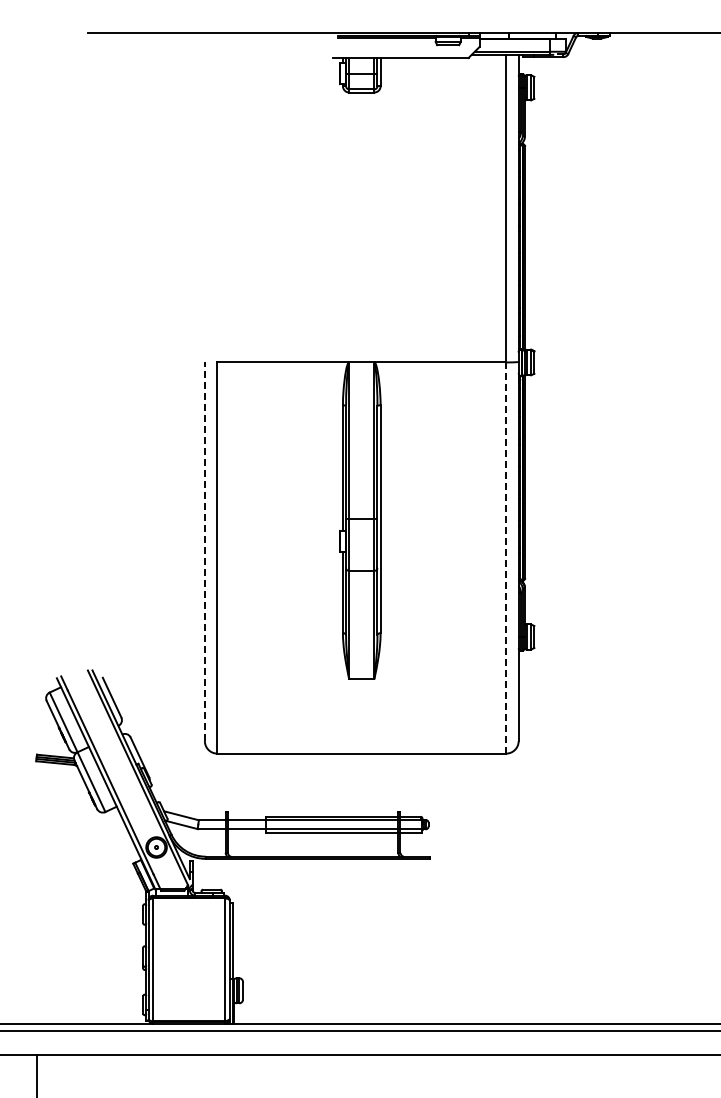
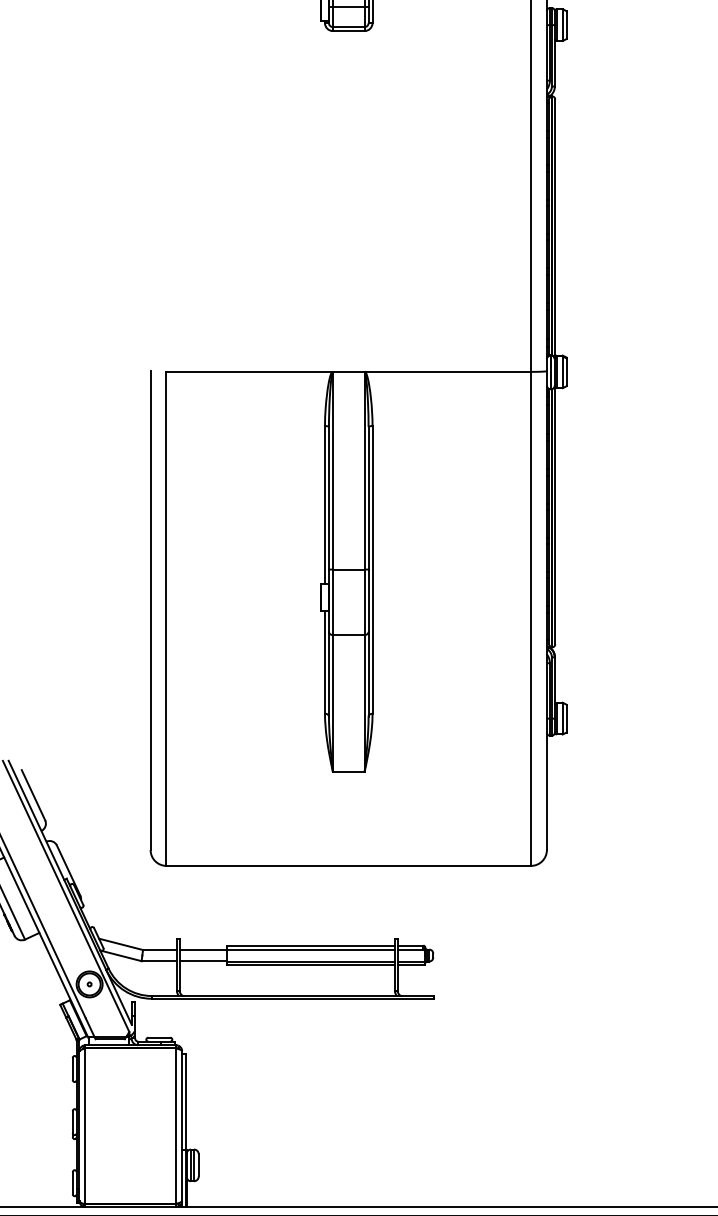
line: (204, 551) -> (150, 610), dashed -> solid
line: (506, 558) -> (531, 619), dashed -> solid

